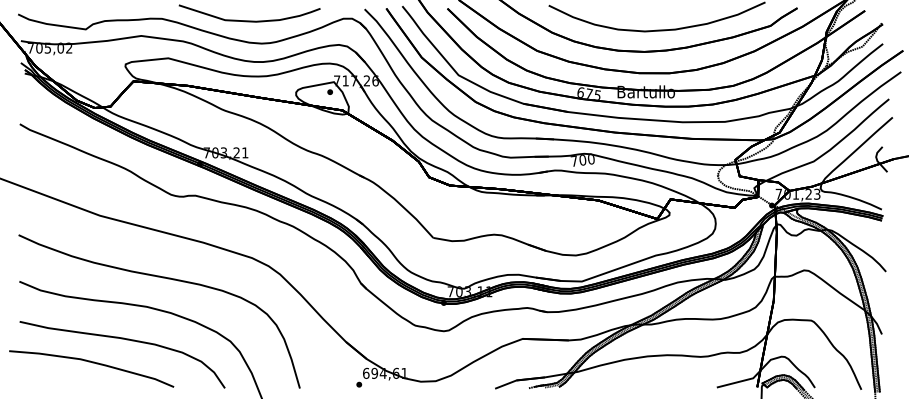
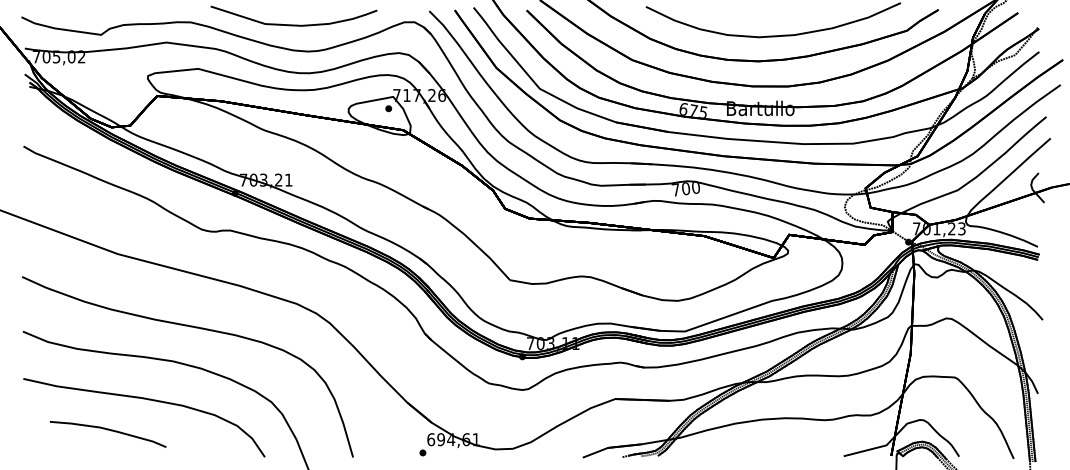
part: (91, 368) -> (107, 433), size x0.6

